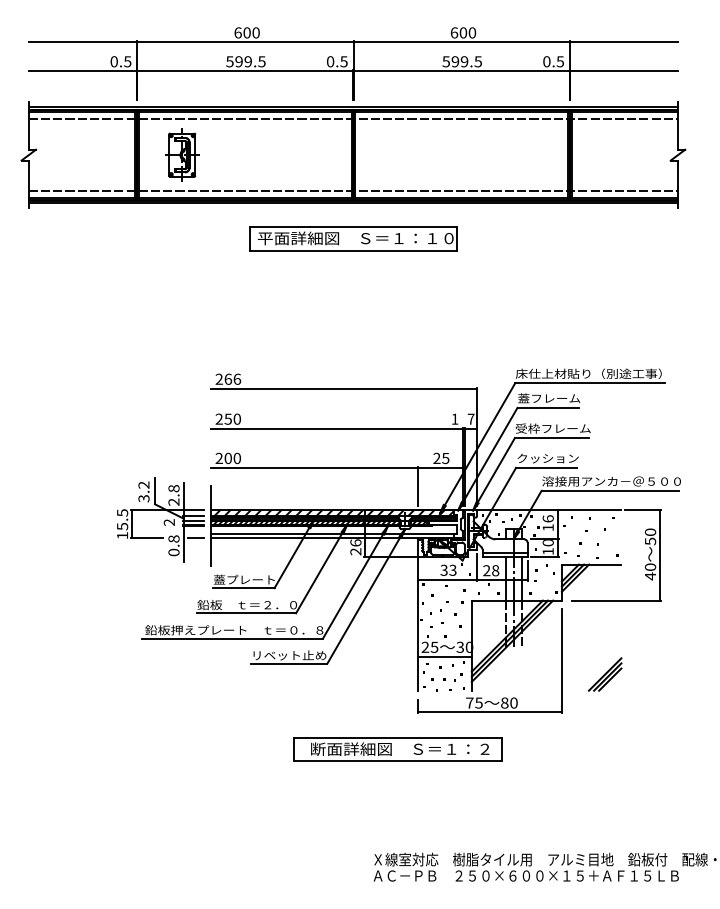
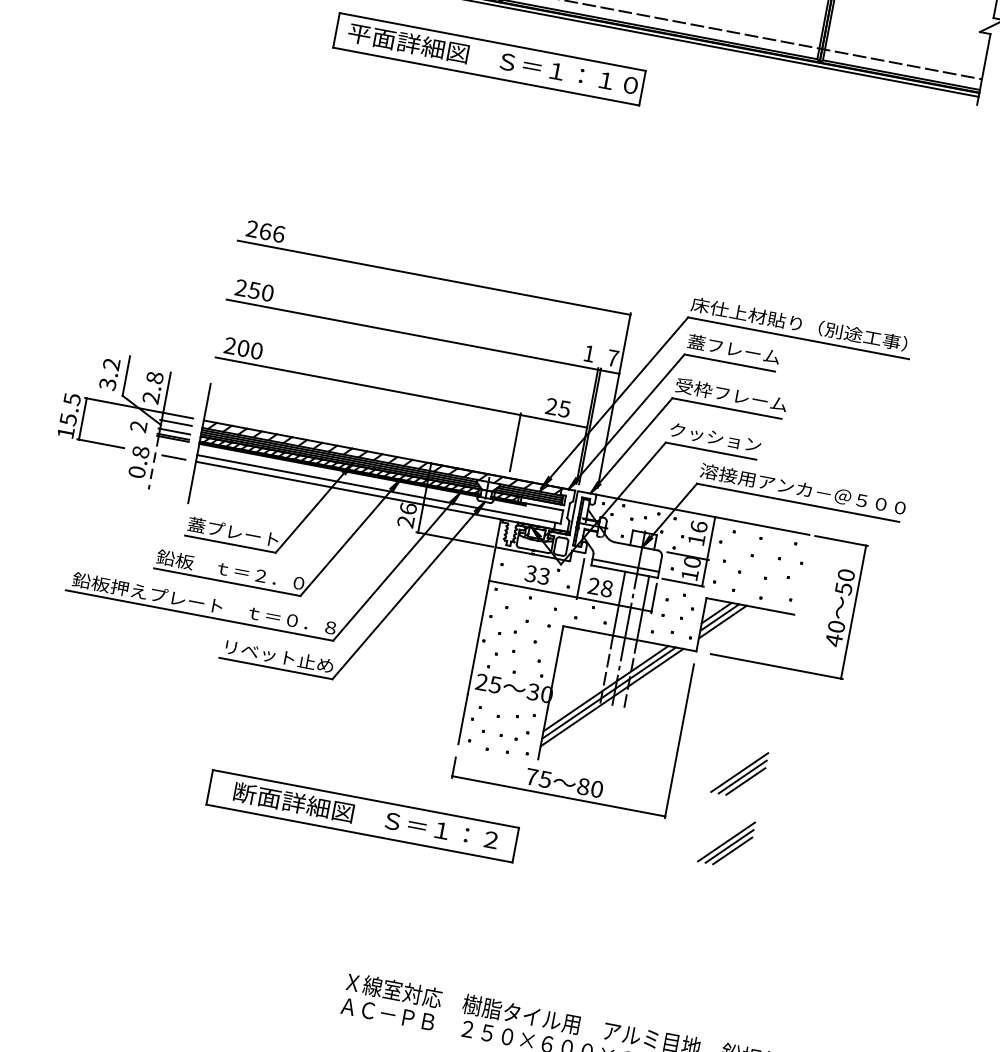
line: (183, 544) -> (153, 462), solid -> dashed
line: (444, 656) -> (507, 701), removed
part: (604, 721) -> (725, 841), added
part: (397, 749) -> (361, 815), moved

